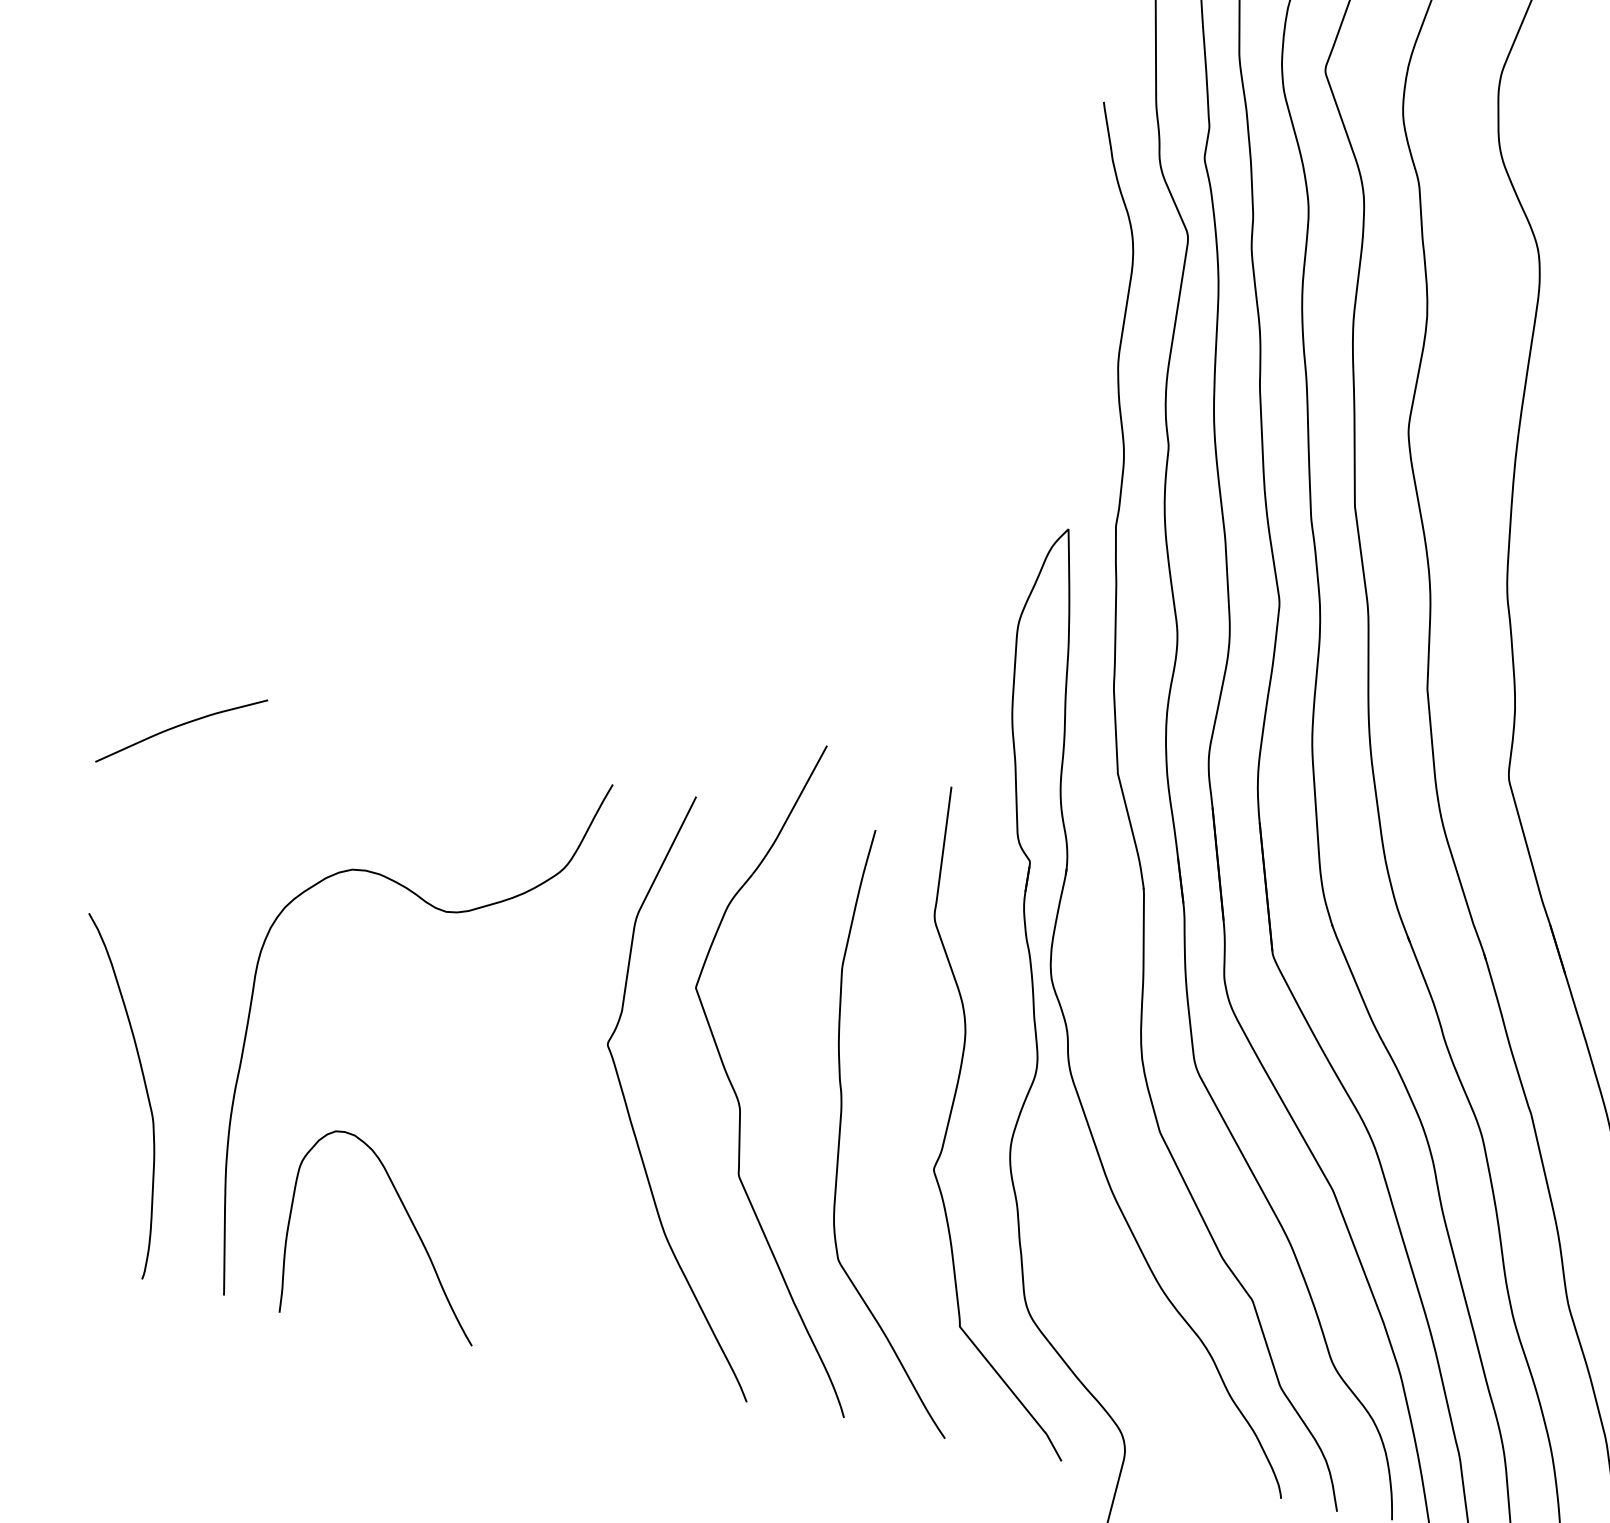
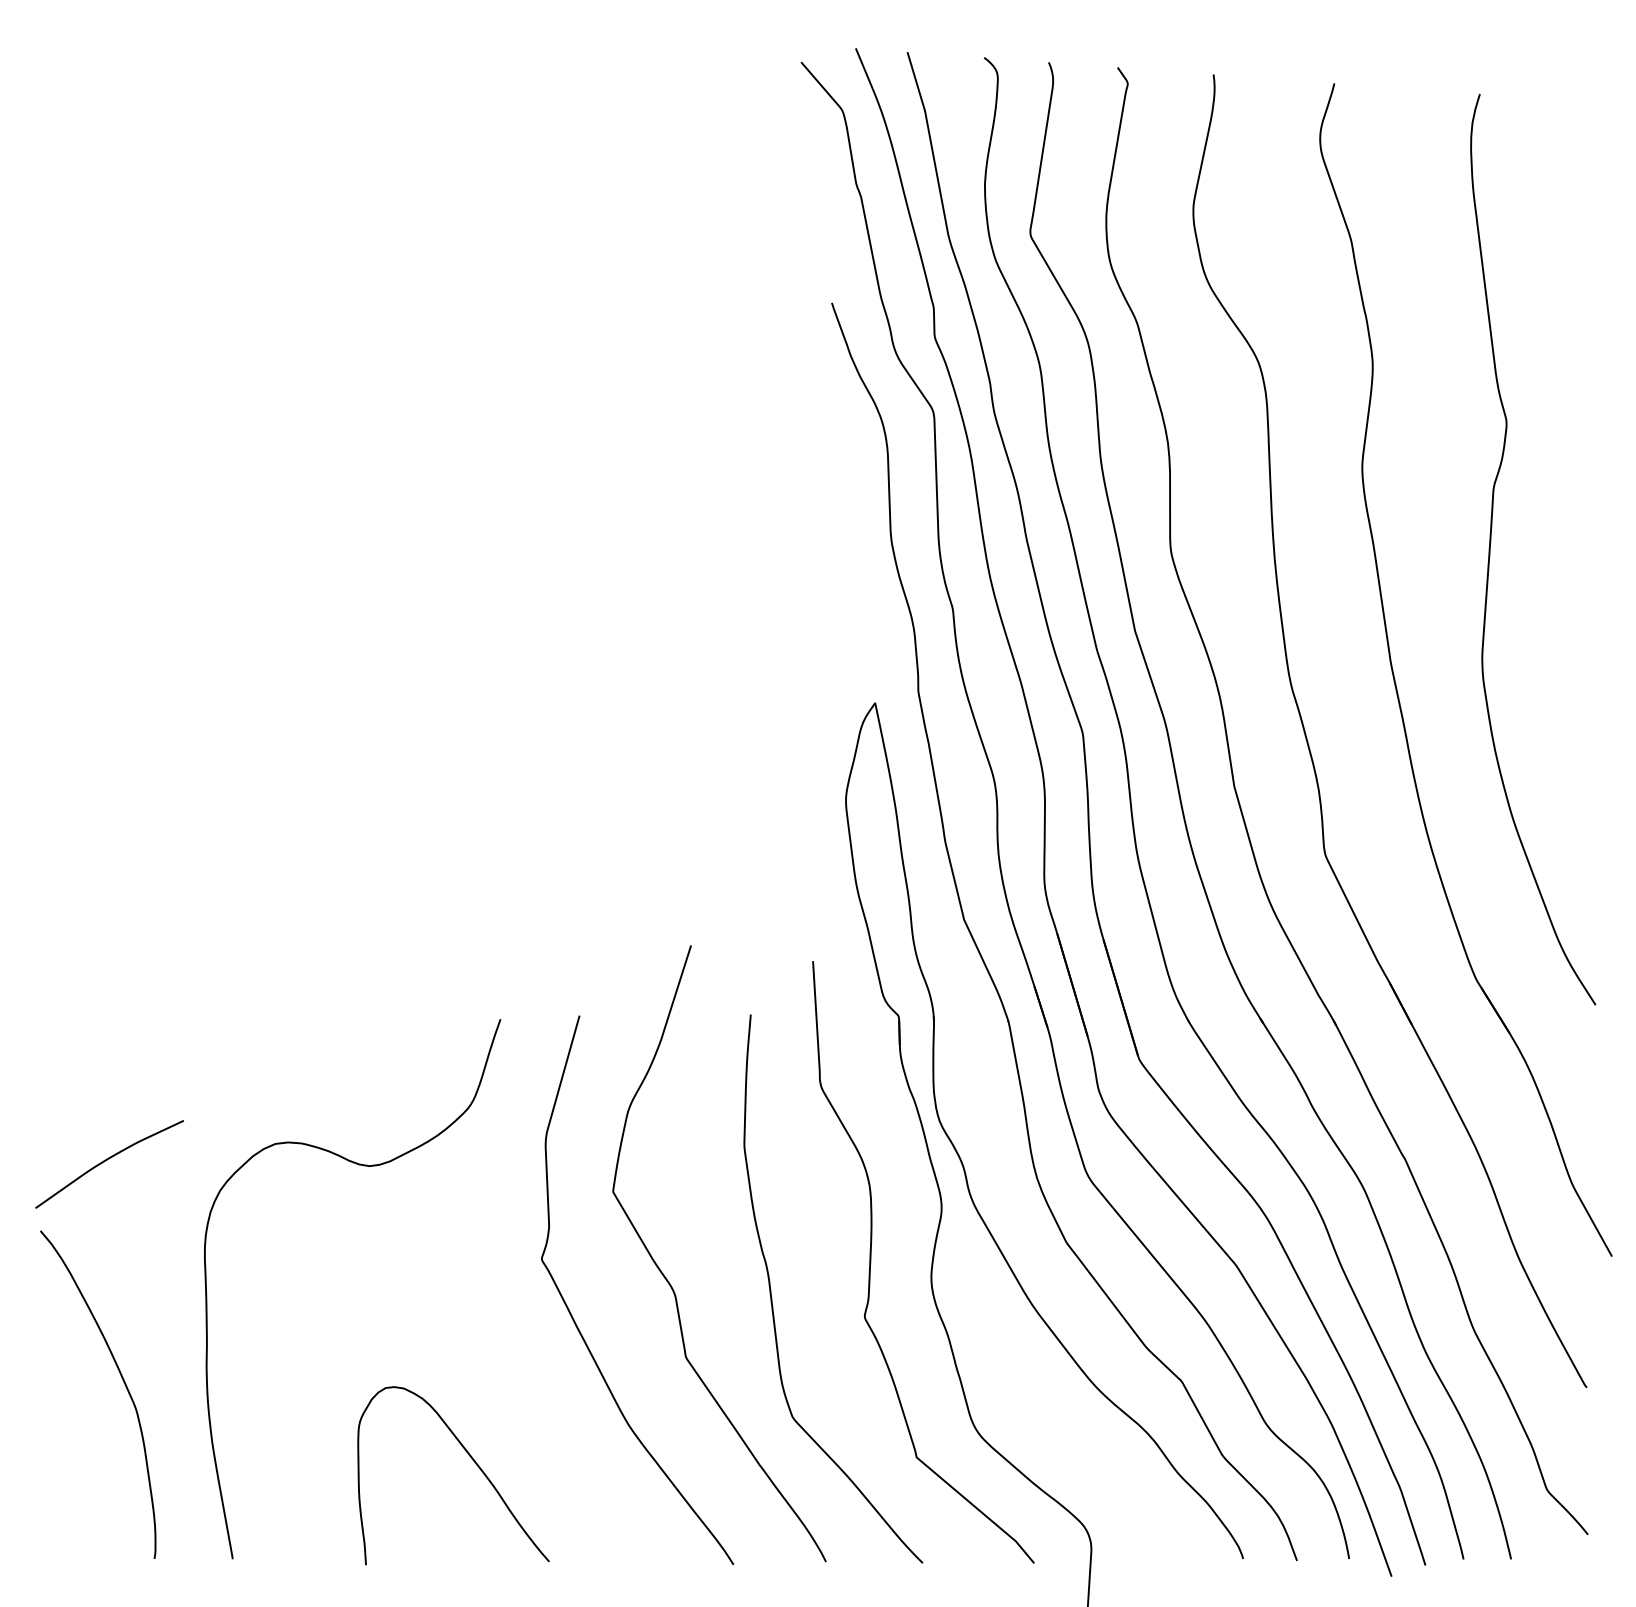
curve: (180, 726) -> (107, 1160), moved
curve: (411, 1224) -> (472, 1460), moved

